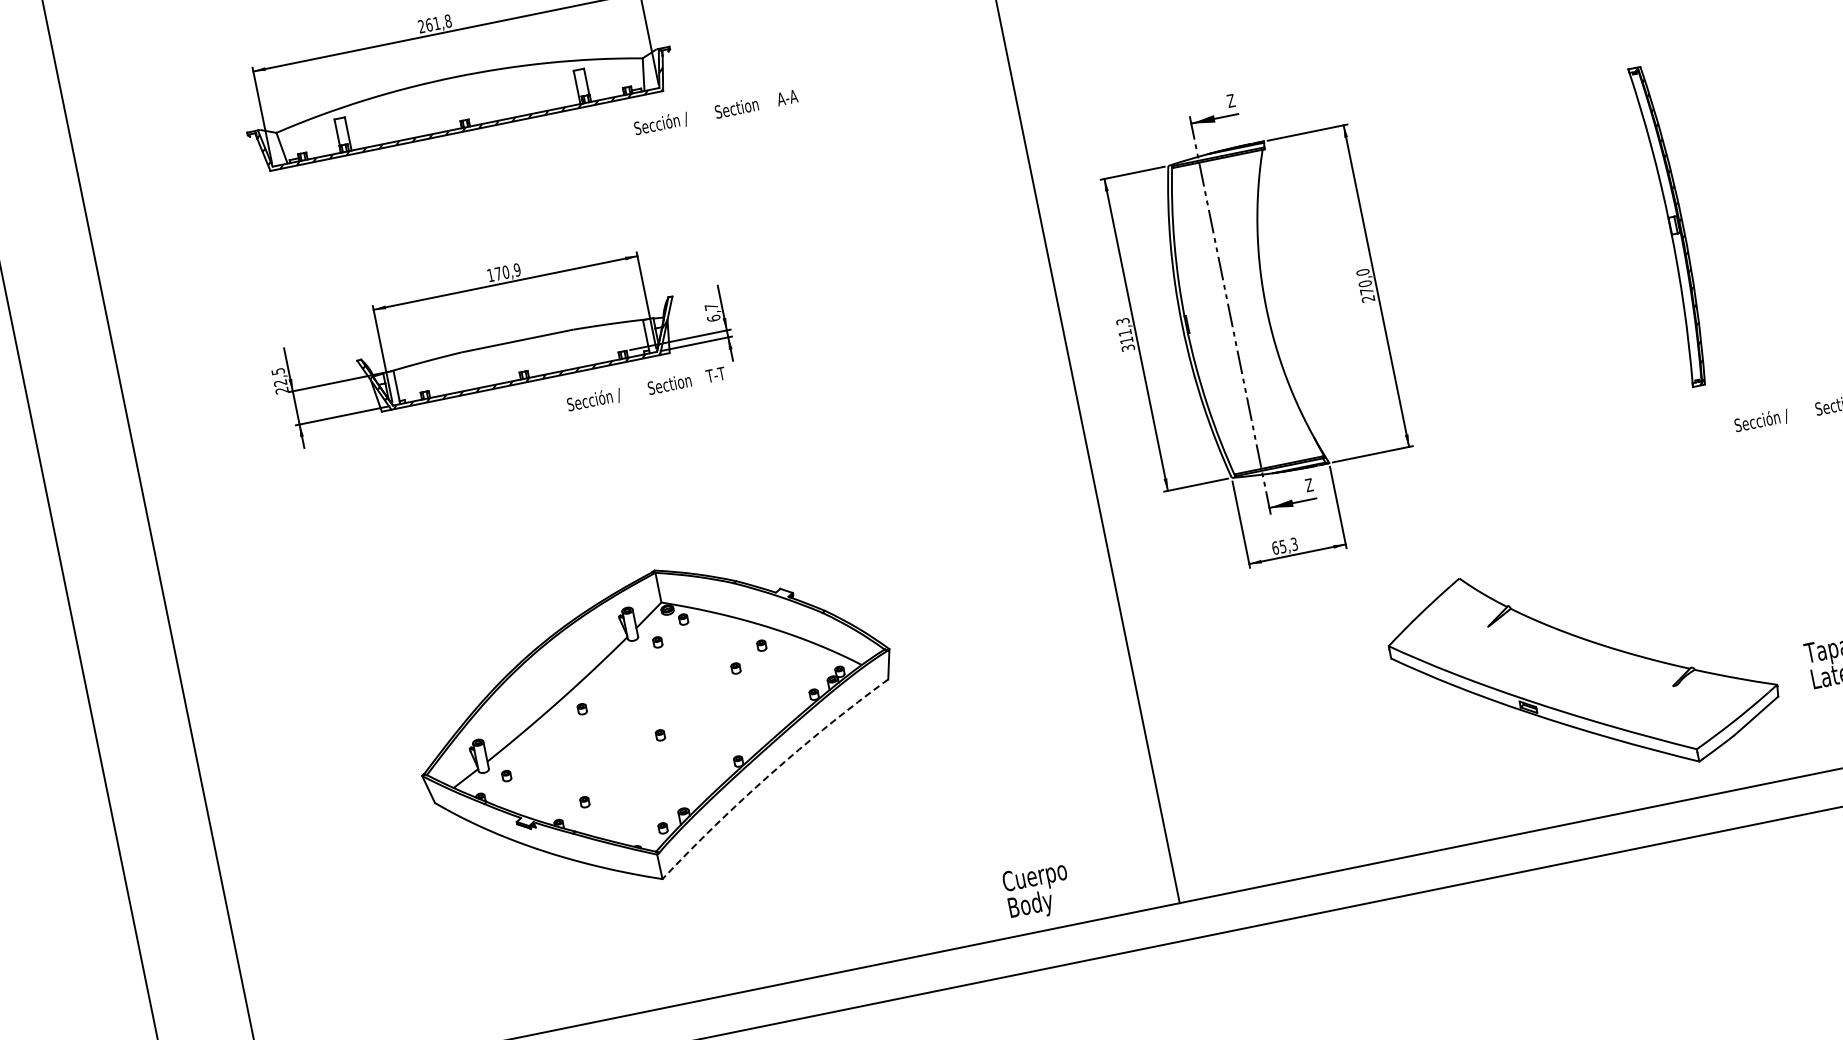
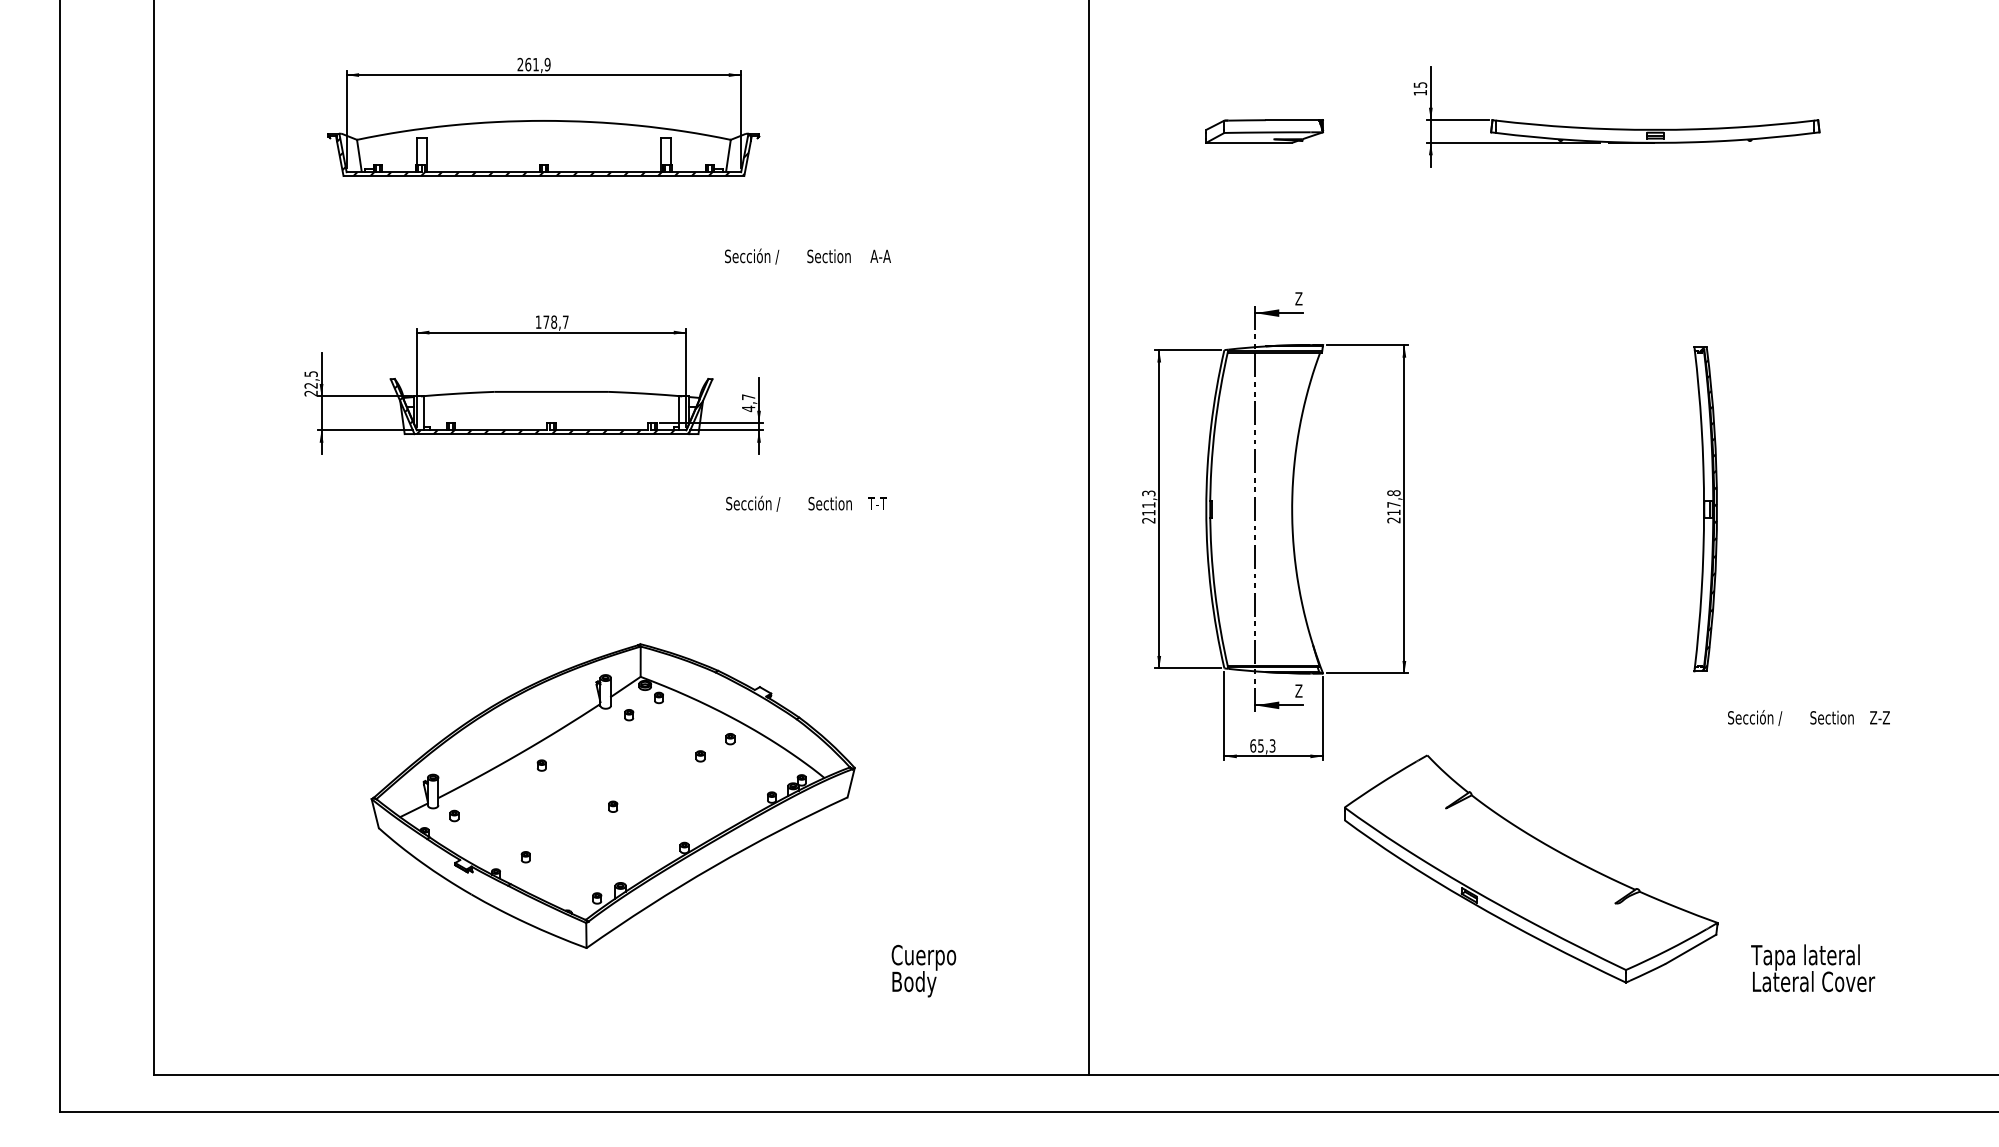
text: (448, 21) -> (547, 64), 261,8 -> 261,9
text: (715, 112) -> (807, 256), moved
text: (511, 270) -> (559, 321), 170,9 -> 178,7
text: (1364, 281) -> (1393, 502), 270,0 -> 217,8
text: (713, 318) -> (748, 408), 6,7 -> 4,7
text: (1127, 348) -> (1148, 520), 311,3 -> 211,3
text: (646, 388) -> (806, 503), moved
part: (1583, 668) -> (1531, 868), moved
arc: (770, 773) -> (713, 866), dashed -> solid
text: (1037, 891) -> (923, 970), moved

